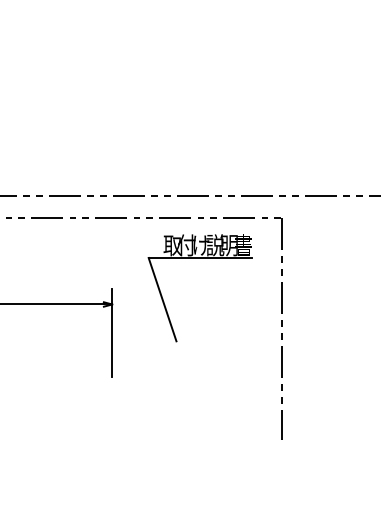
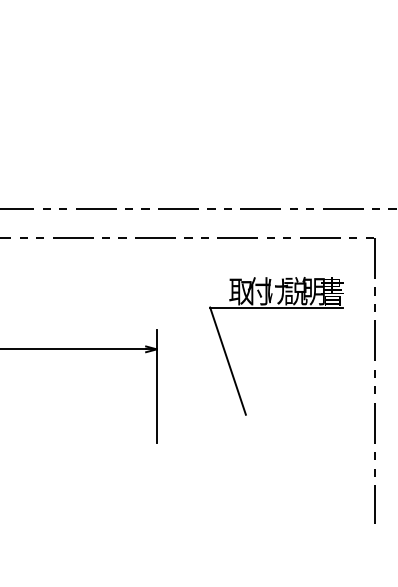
part: (199, 258) -> (275, 308), moved

